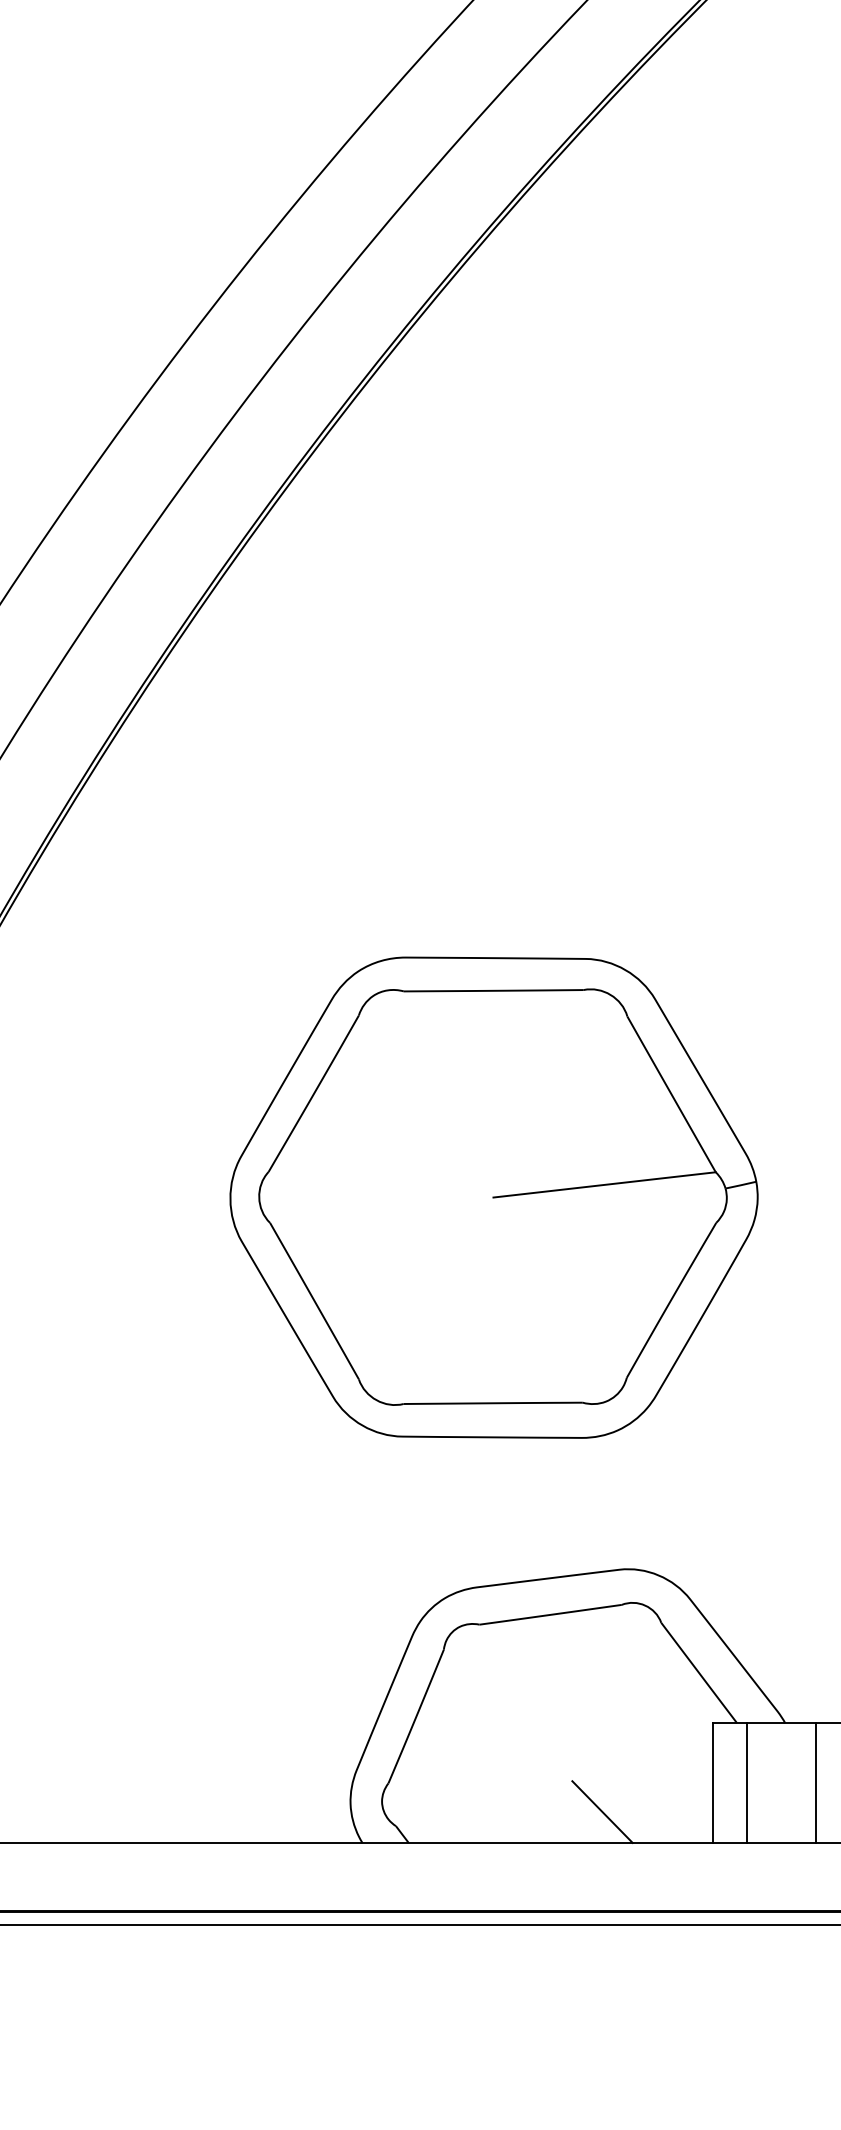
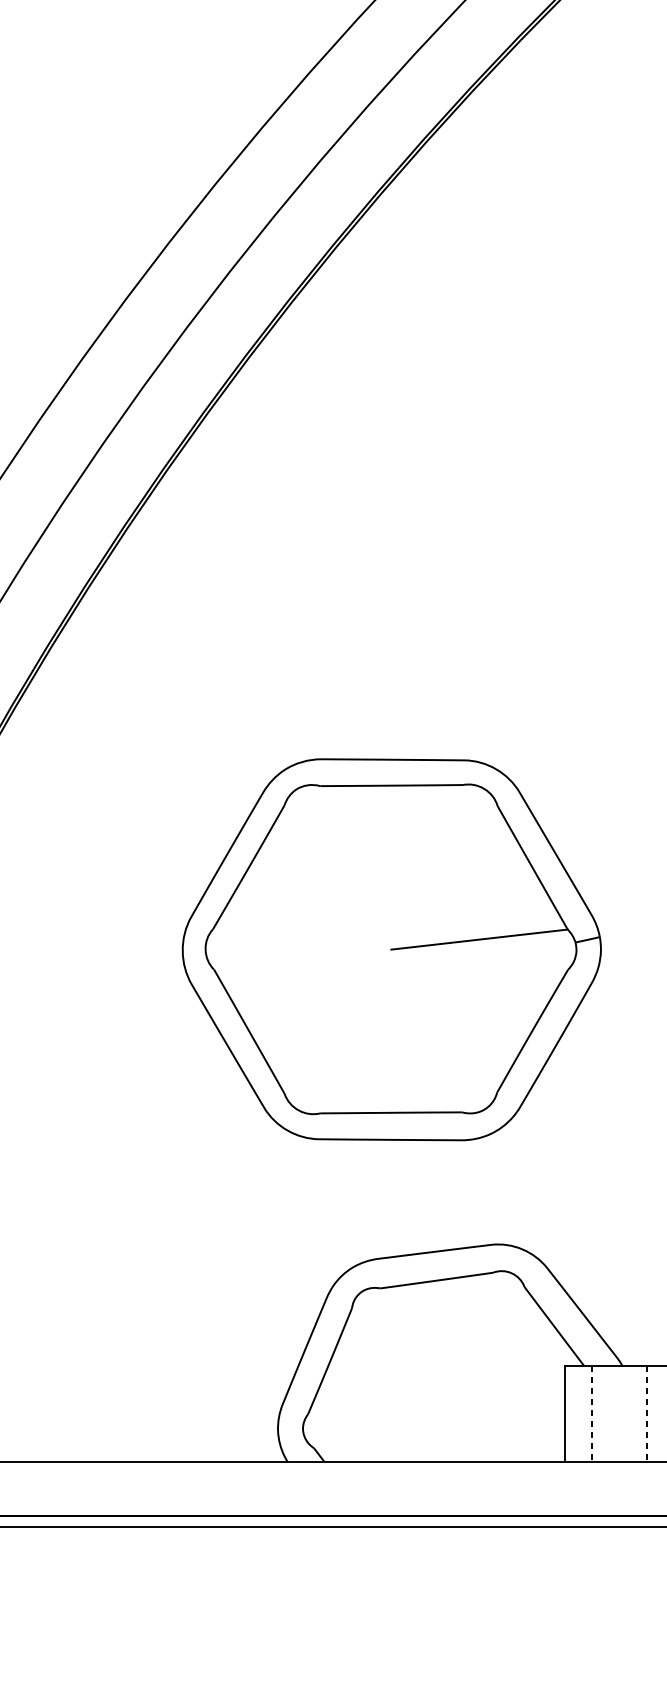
line: (746, 1782) -> (592, 1413), solid -> dashed
line: (815, 1782) -> (646, 1413), solid -> dashed
line: (602, 1811) -> (477, 1436), removed

